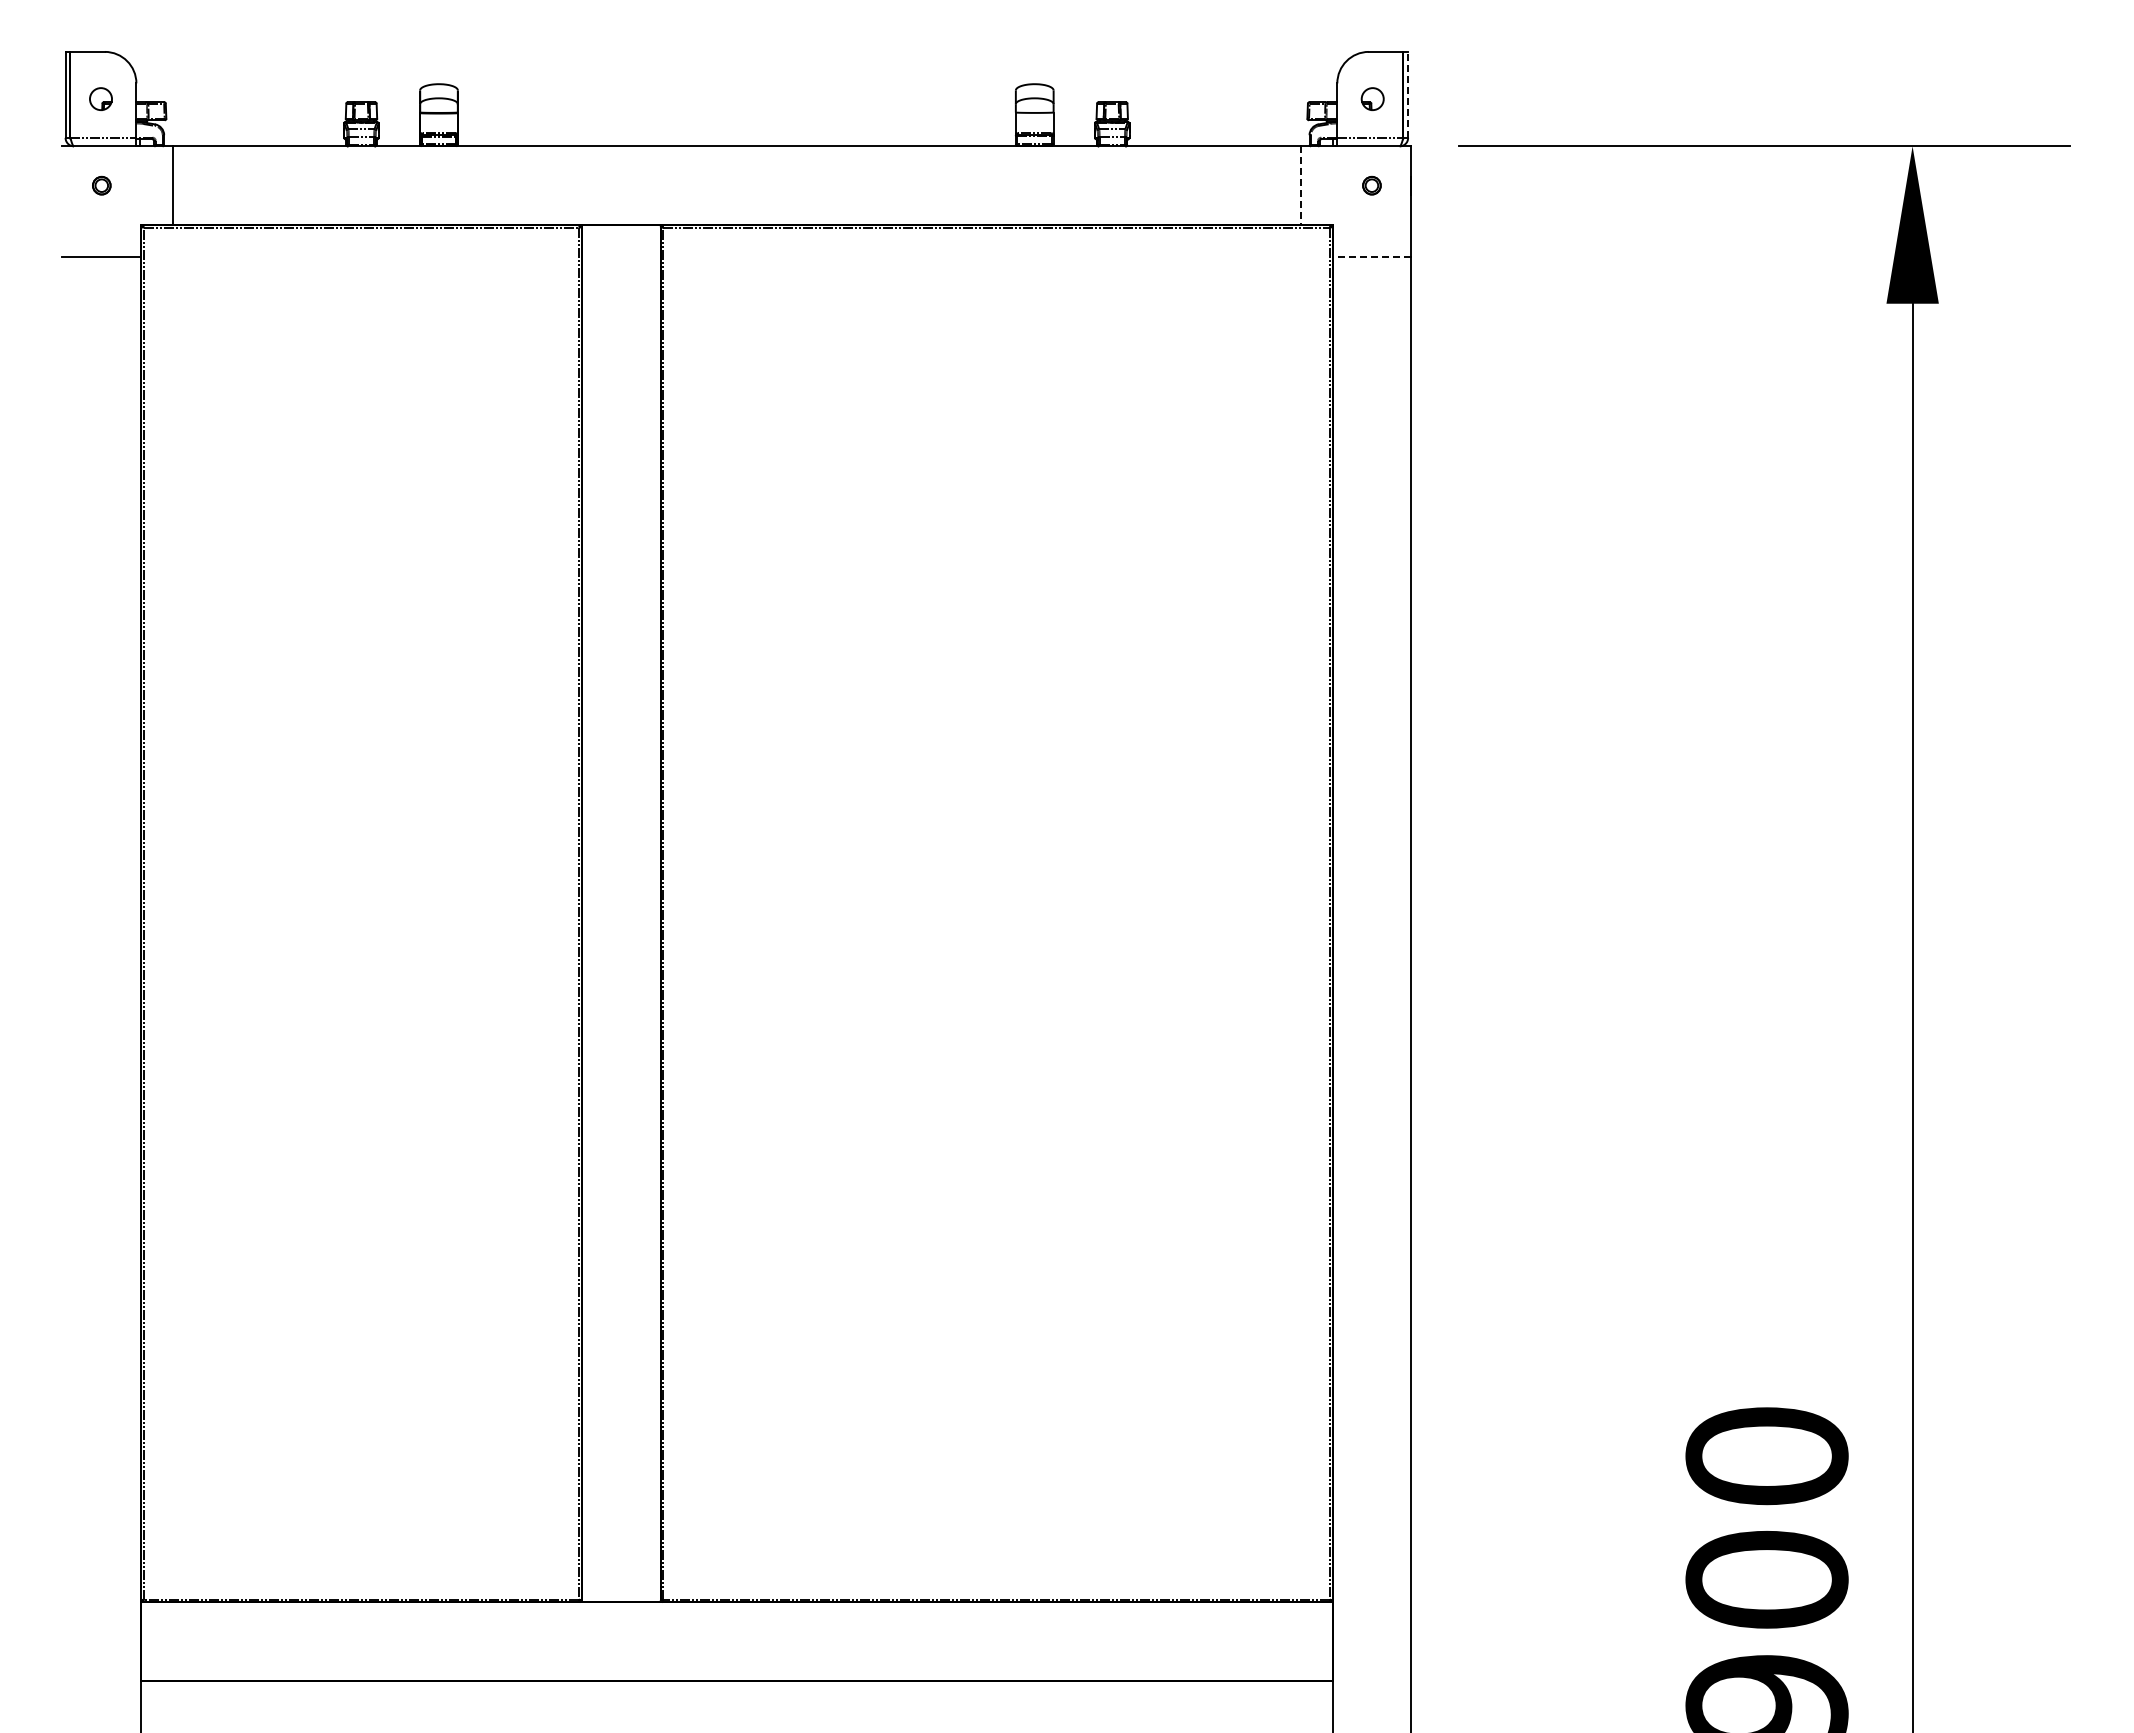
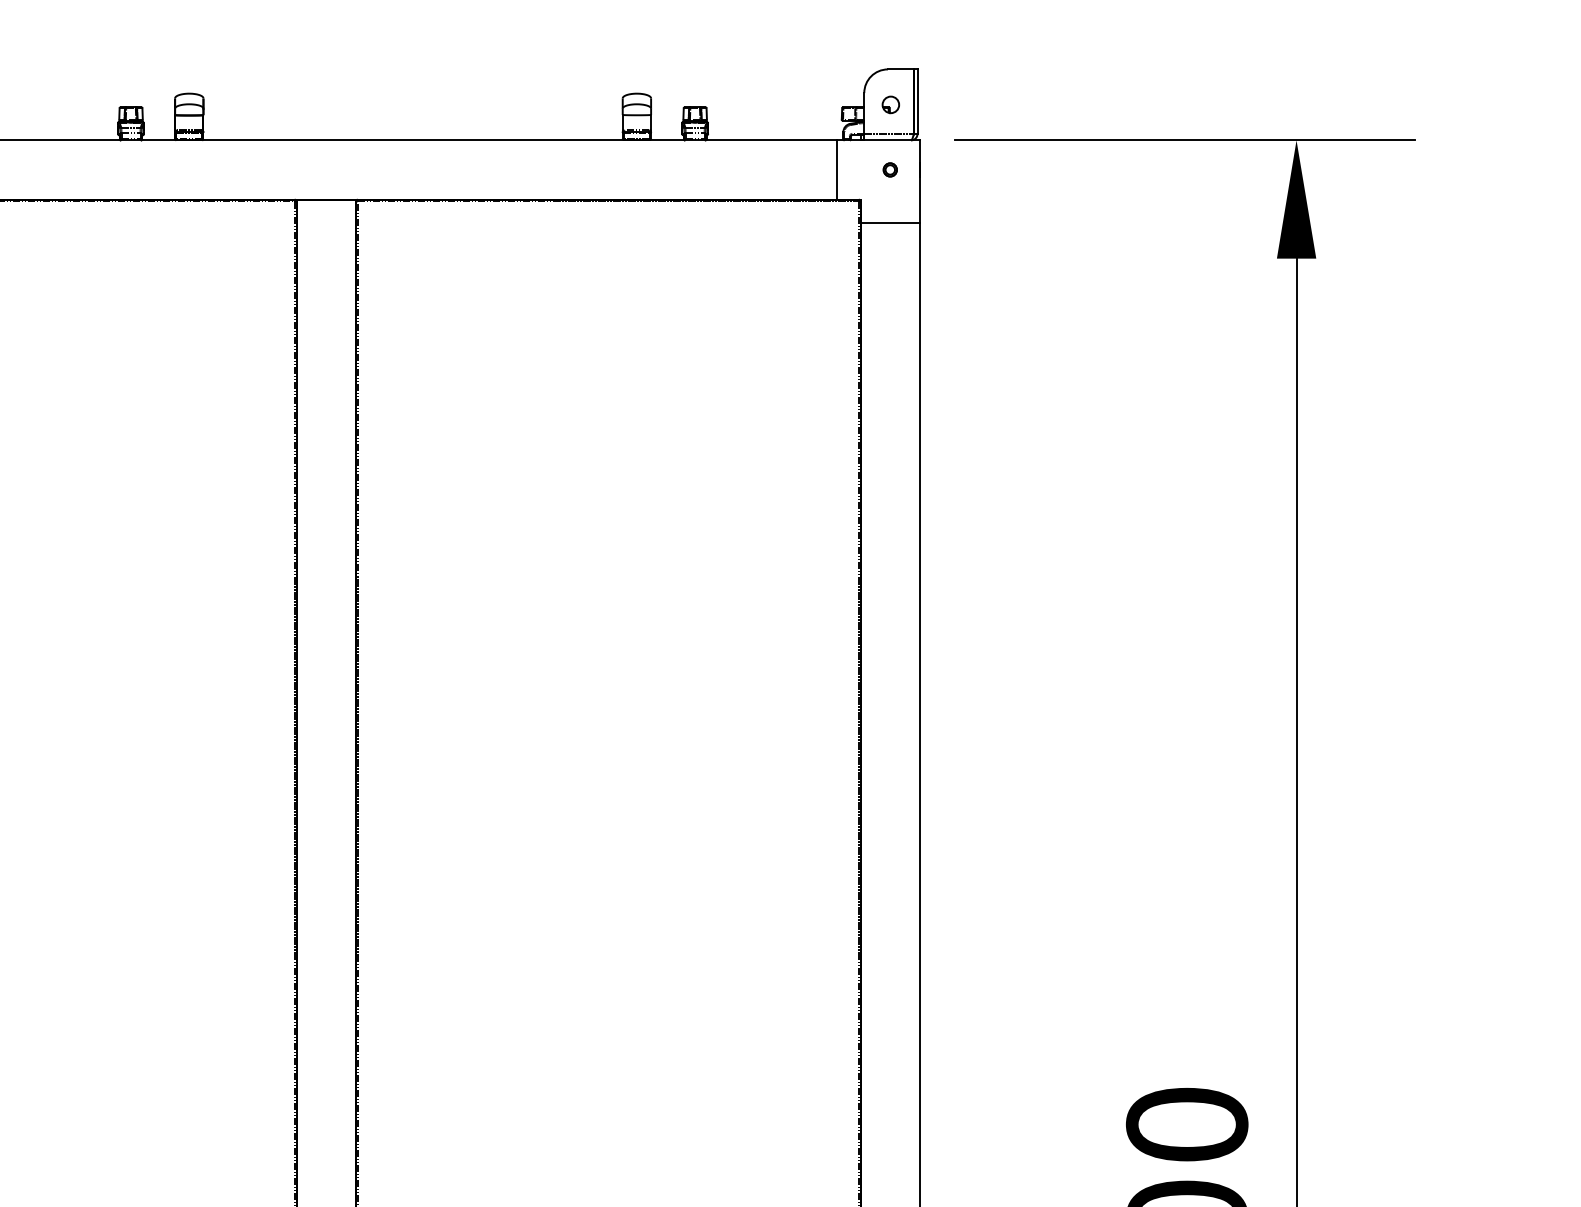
line: (1408, 94) -> (917, 101), dashed -> solid
line: (1301, 186) -> (837, 170), dashed -> solid
line: (1371, 256) -> (889, 223), dashed -> solid

